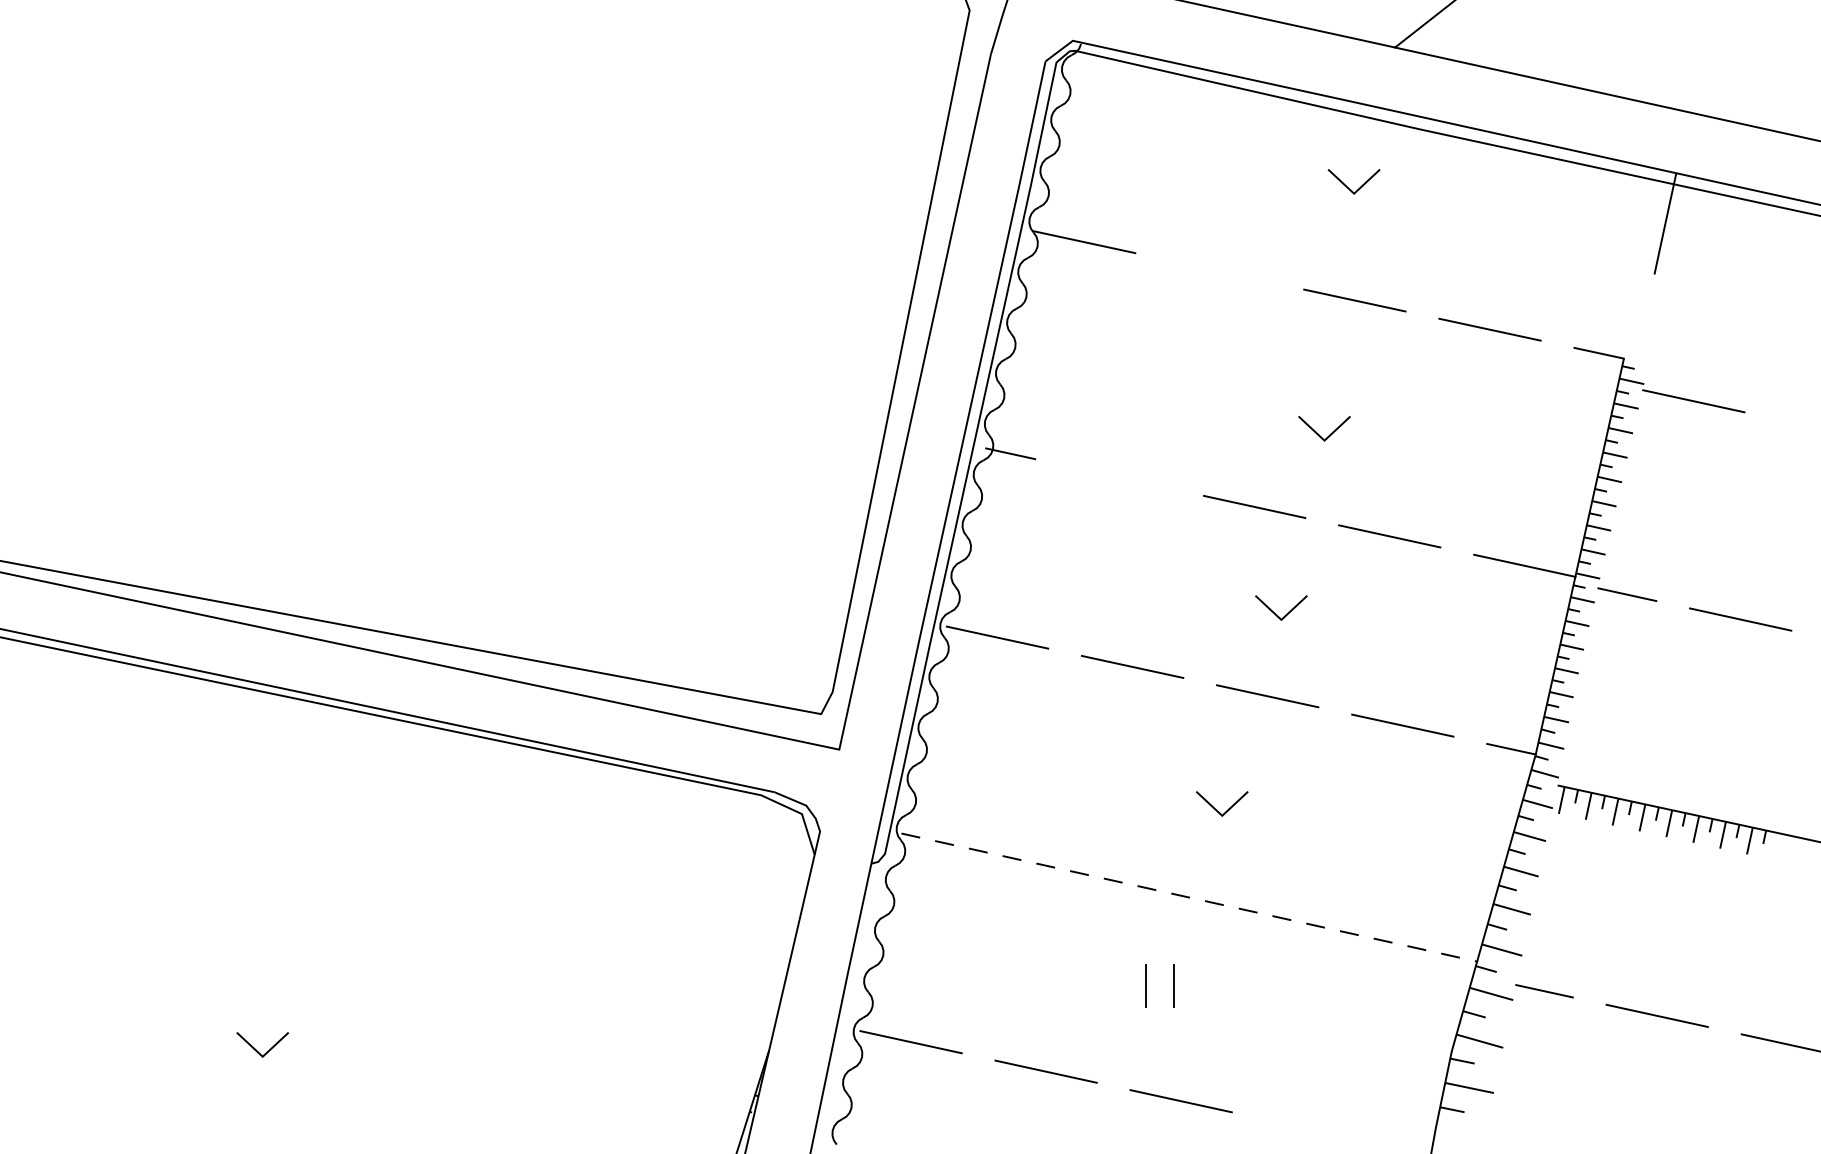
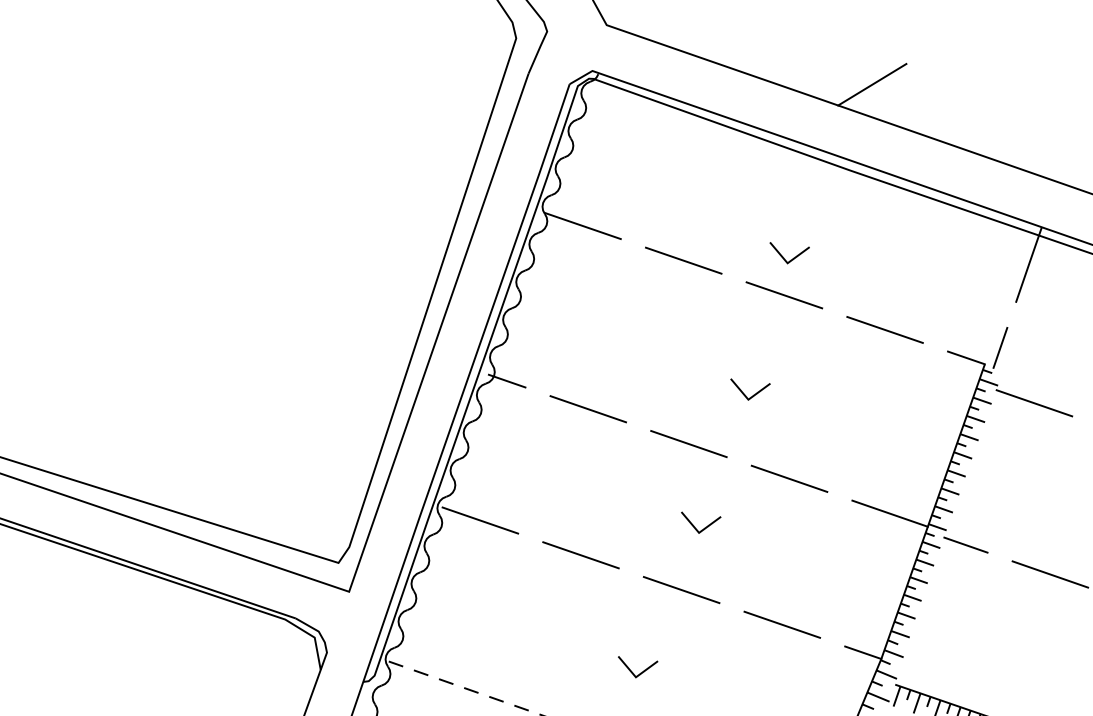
line: (1347, 186) -> (783, 257), moved
line: (1219, 271) -> (683, 260), added
line: (1641, 334) -> (1000, 347), added
line: (1119, 477) -> (588, 409), added

